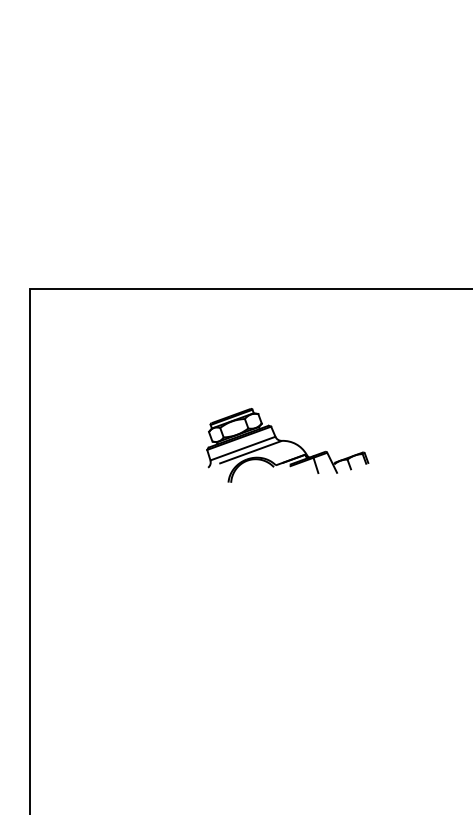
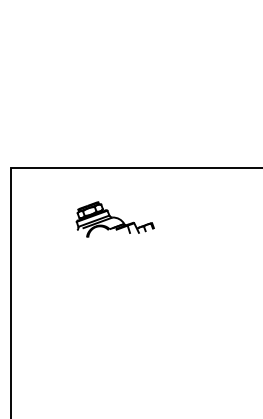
part: (285, 444) -> (114, 219), moved

